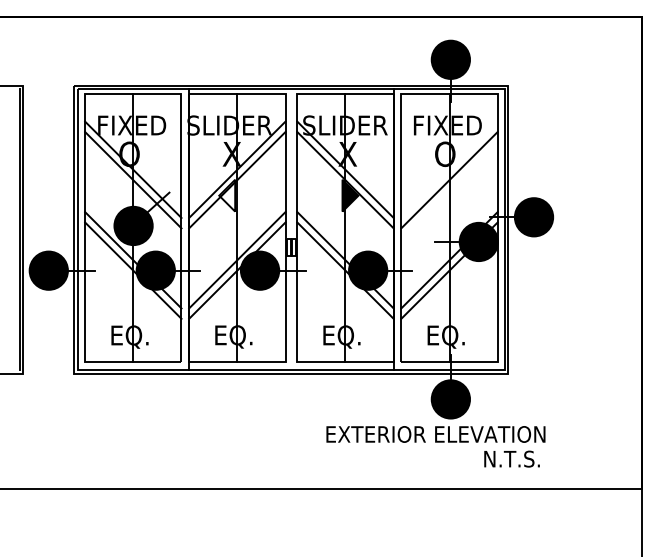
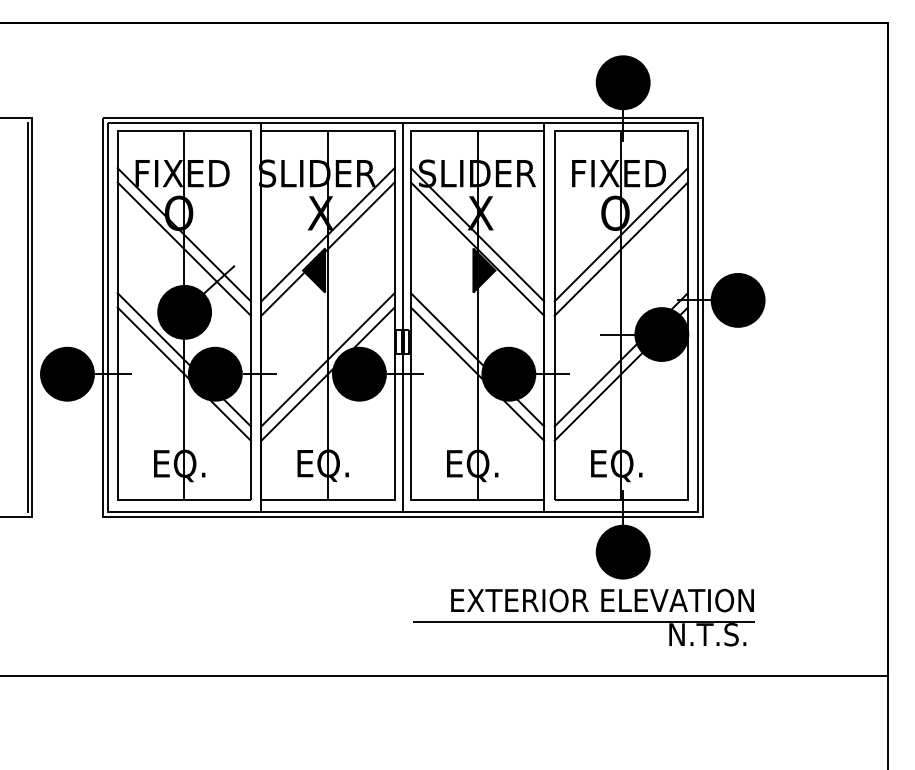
line: (449, 169) -> (621, 234), added
fill: (227, 195) -> (314, 270), added
line: (291, 229) -> (402, 317), added
line: (422, 450) -> (583, 622), added

